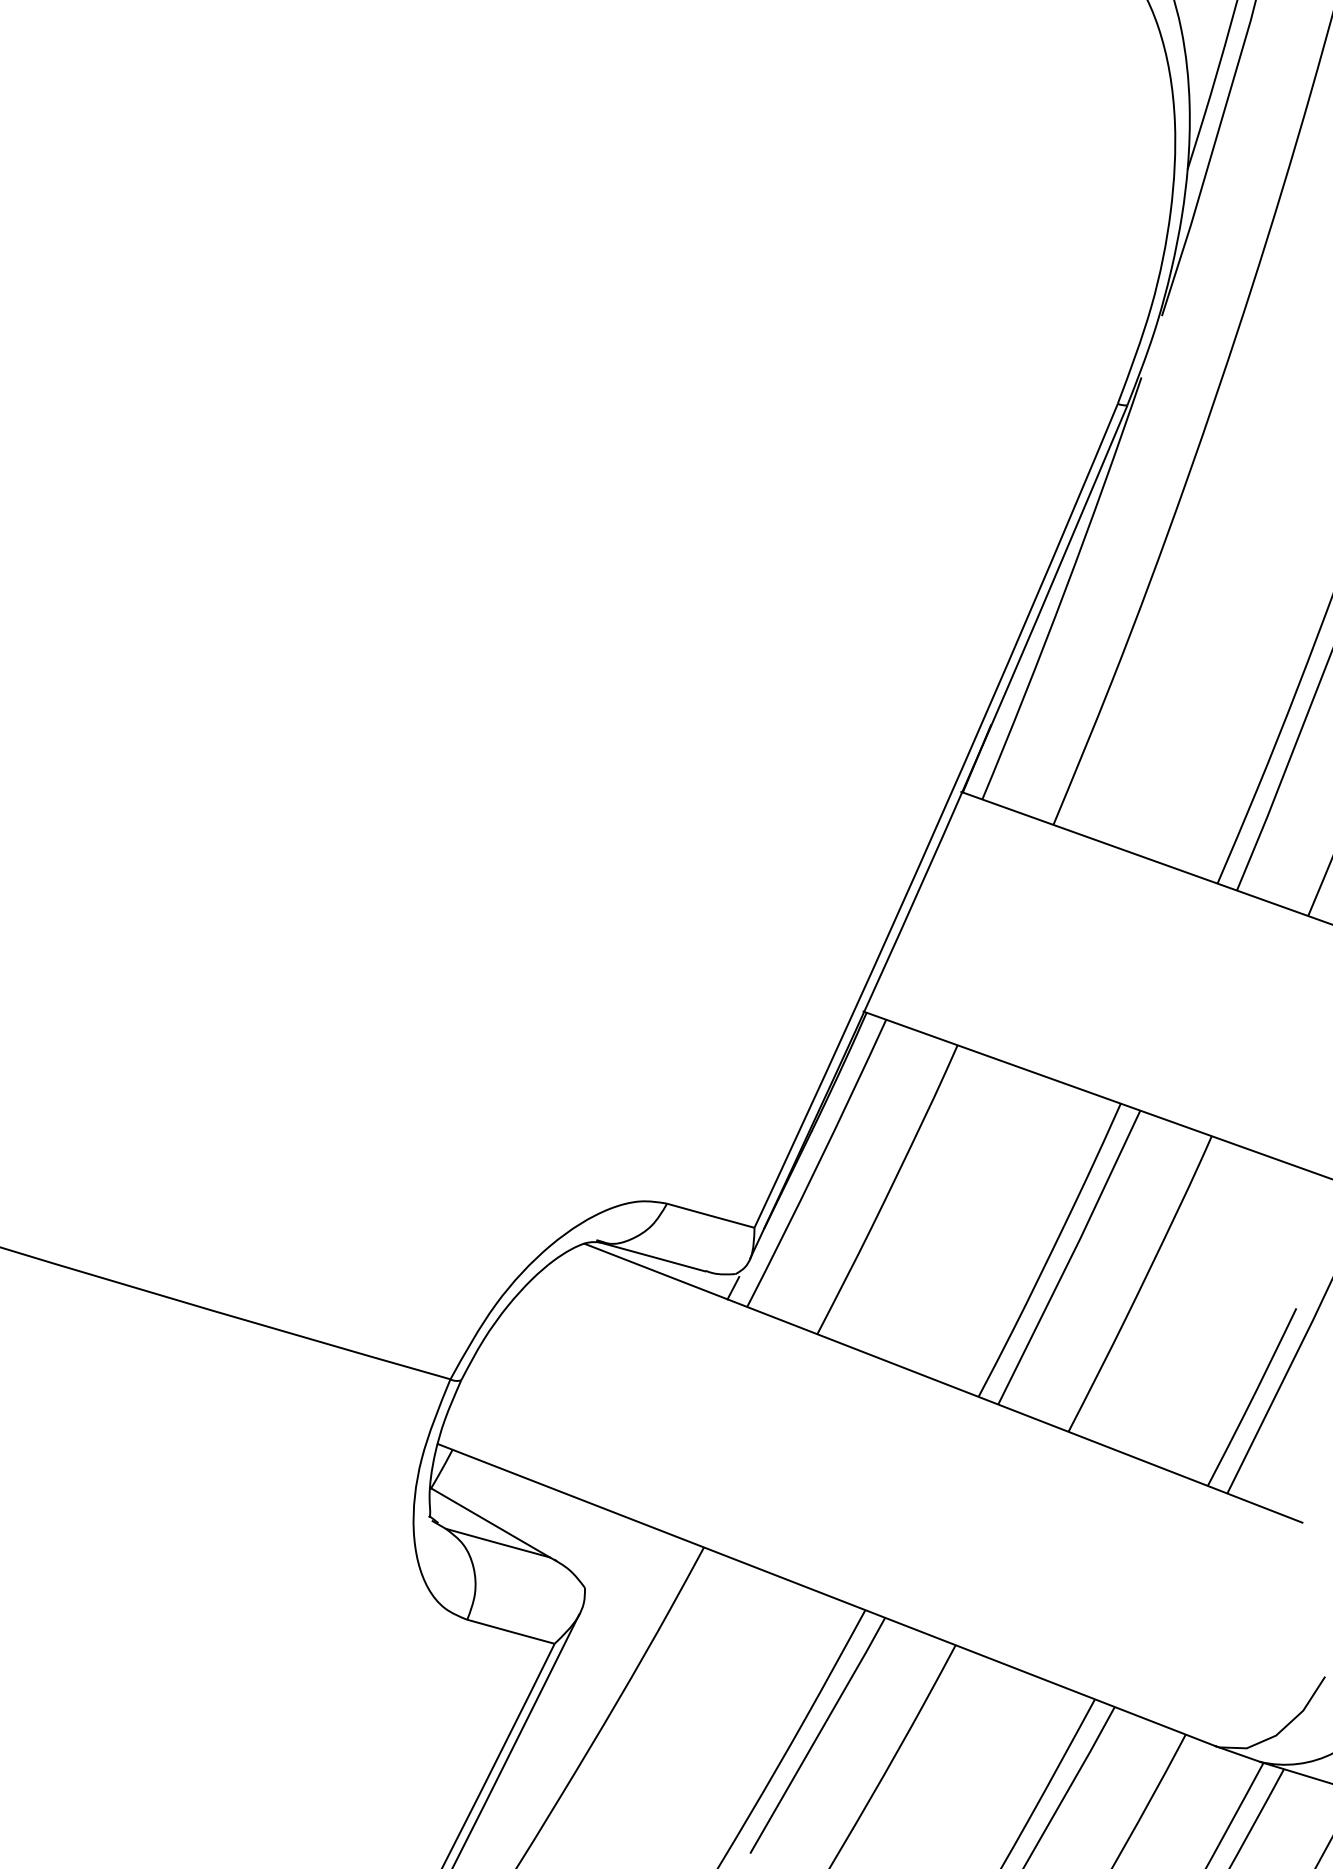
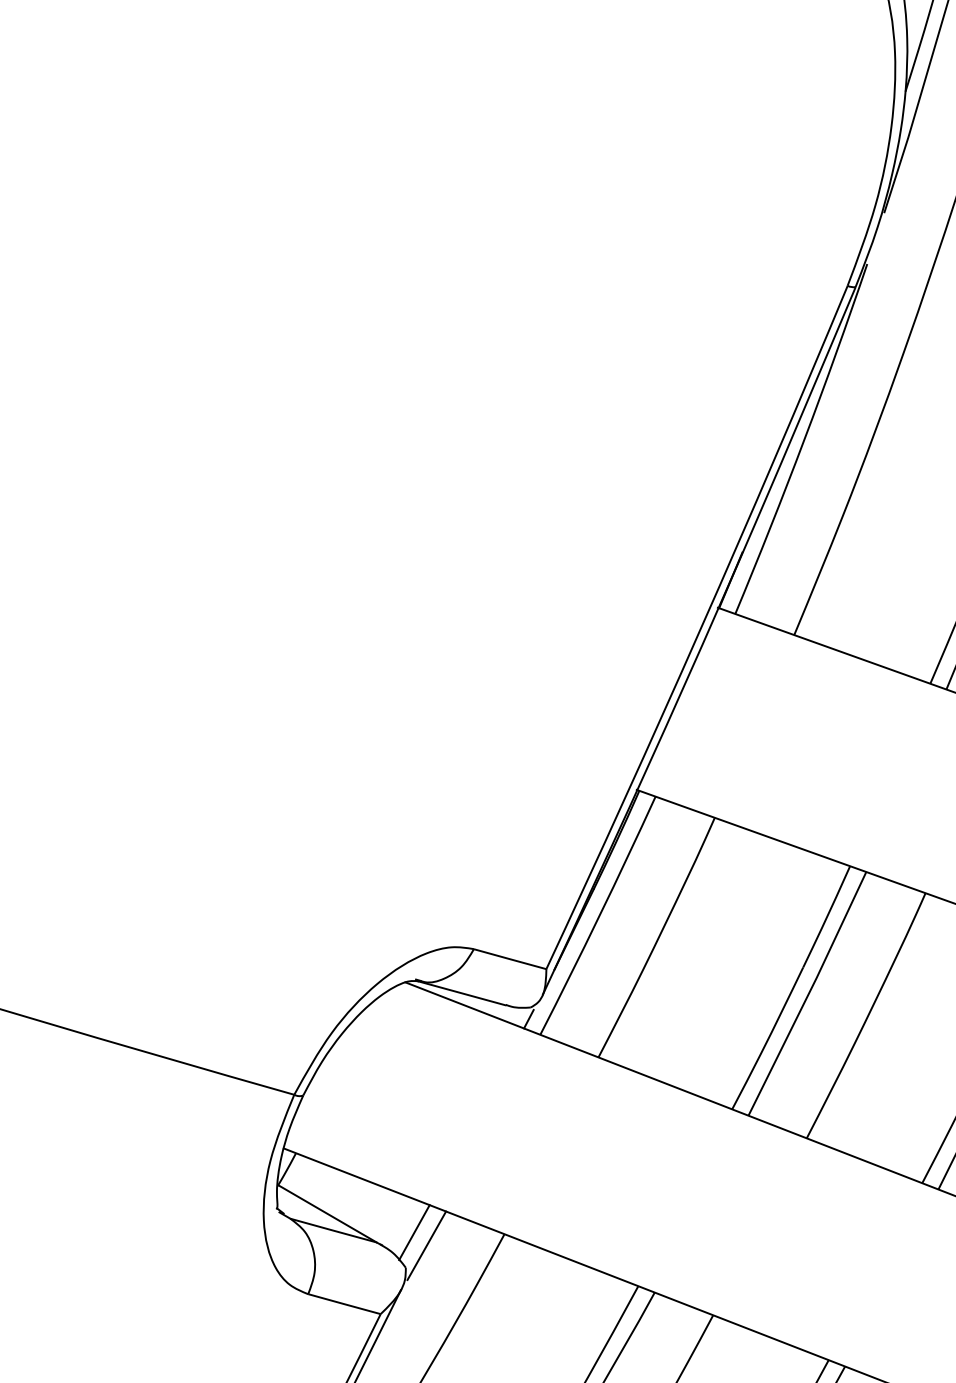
line: (594, 1545) -> (413, 1232), added
line: (610, 1561) -> (426, 1245), added

